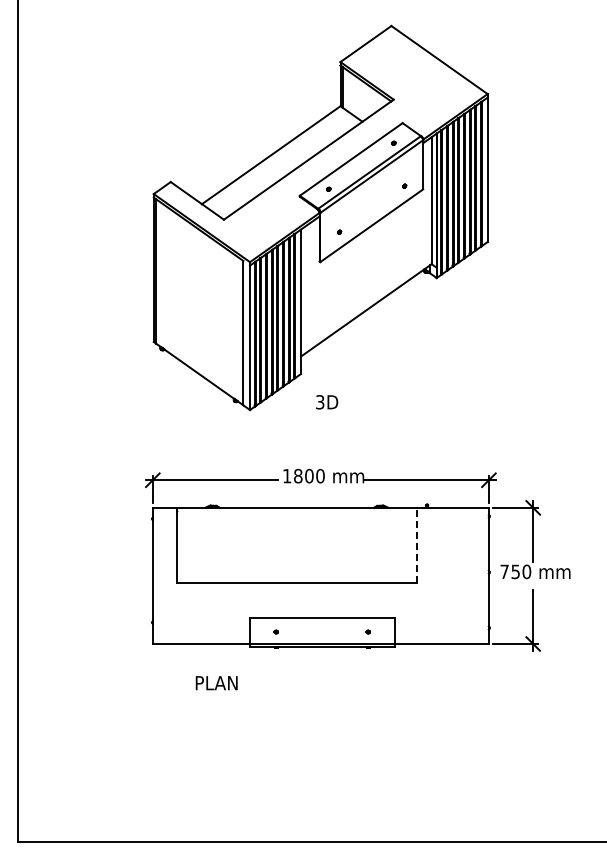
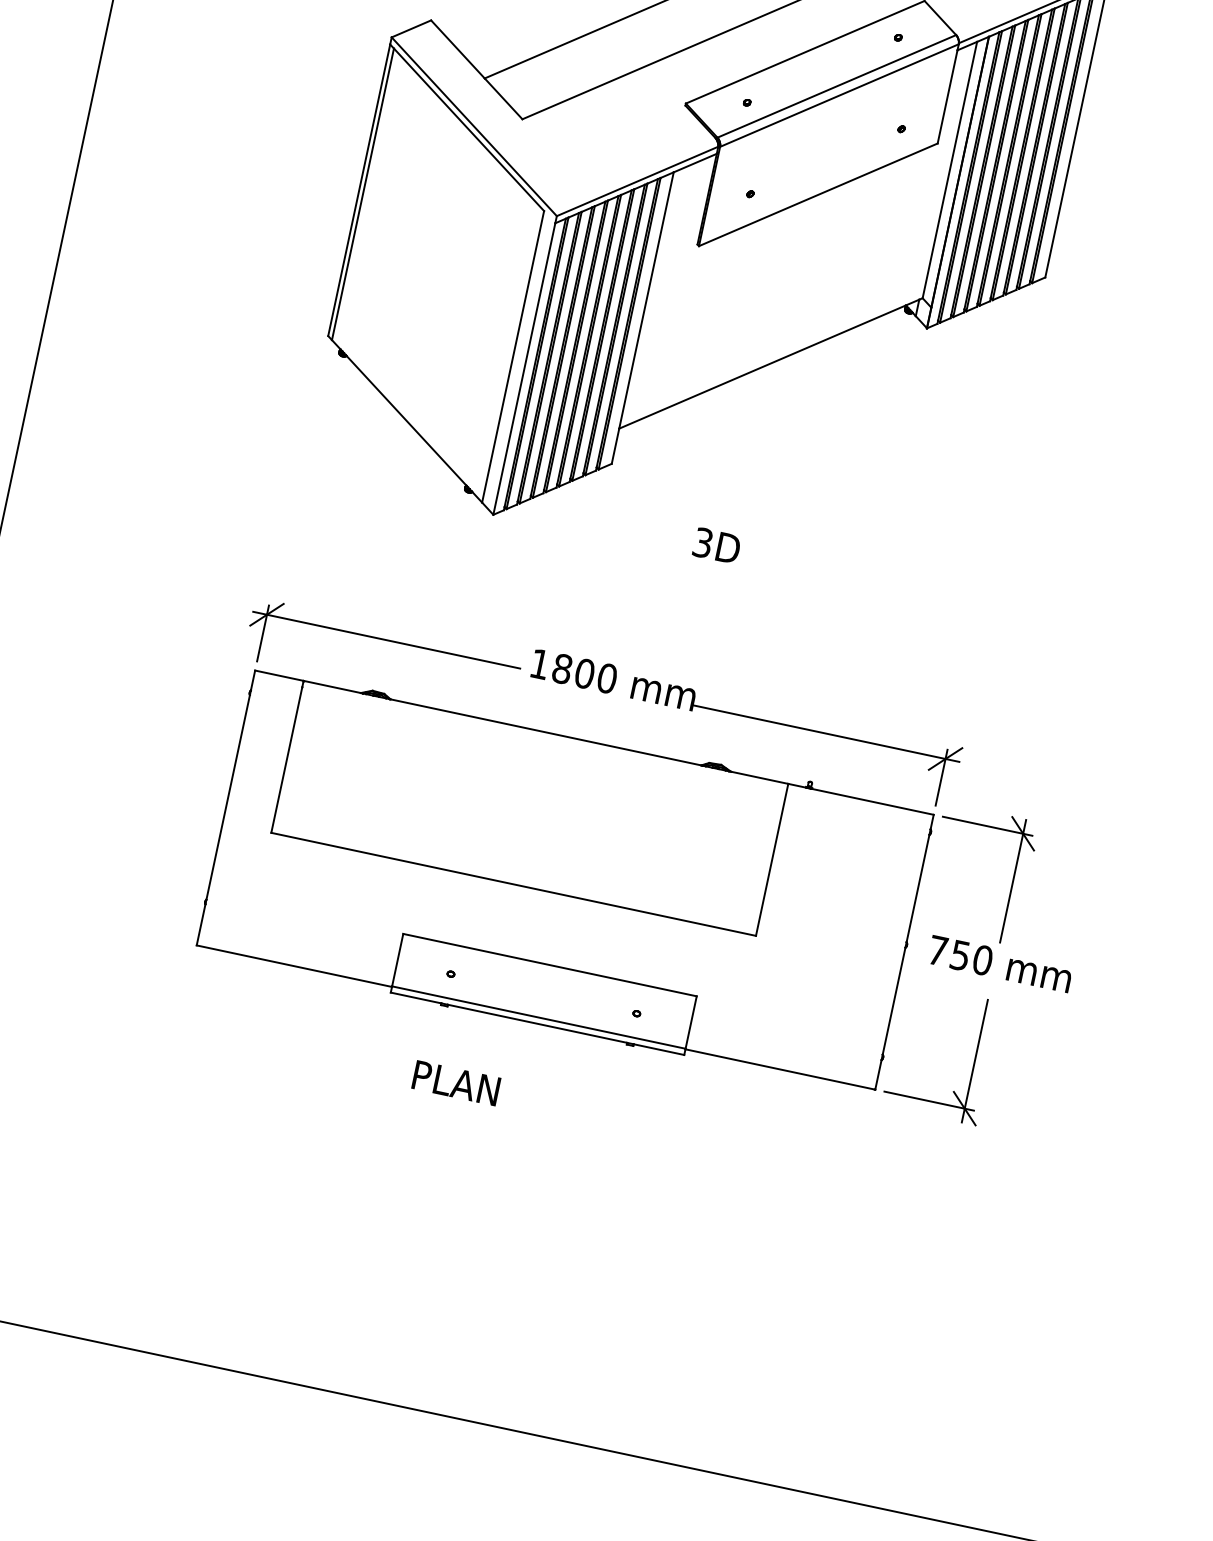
text: (327, 402) -> (717, 546), moved
line: (416, 545) -> (771, 859), dashed -> solid
text: (216, 683) -> (455, 1083), moved

